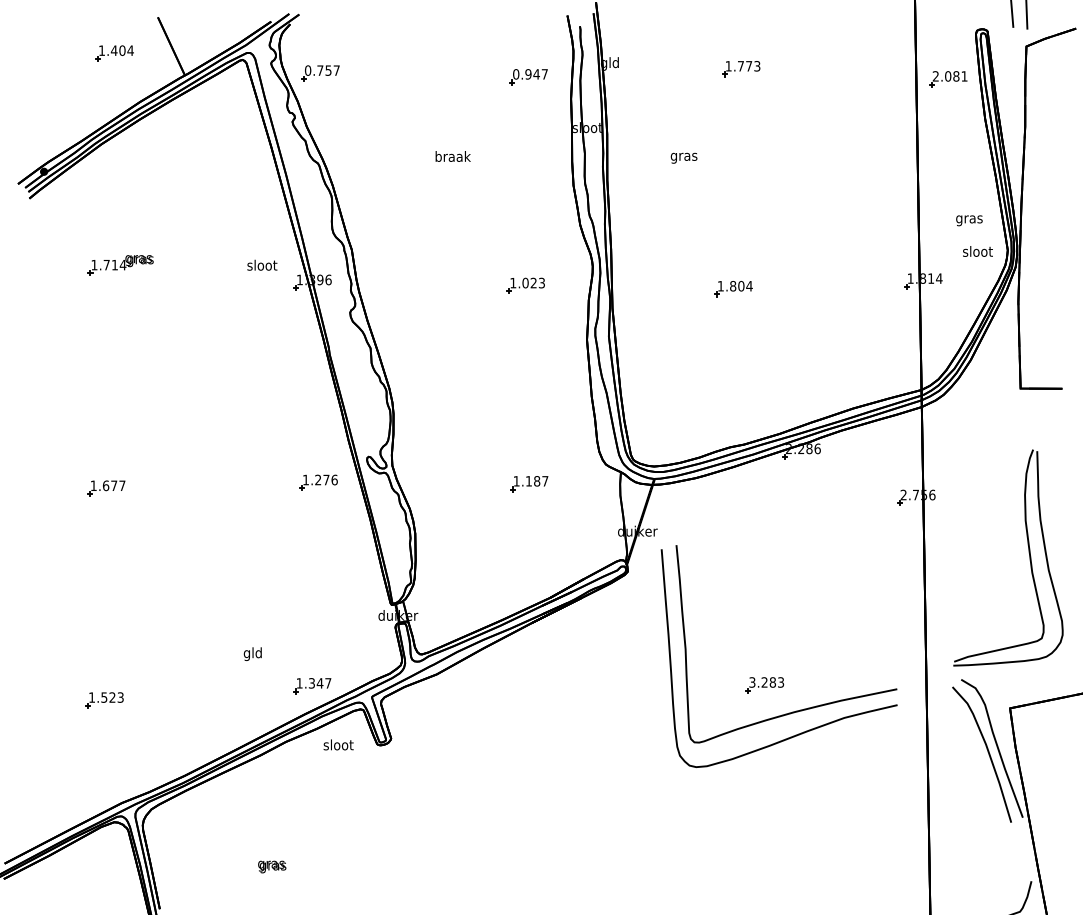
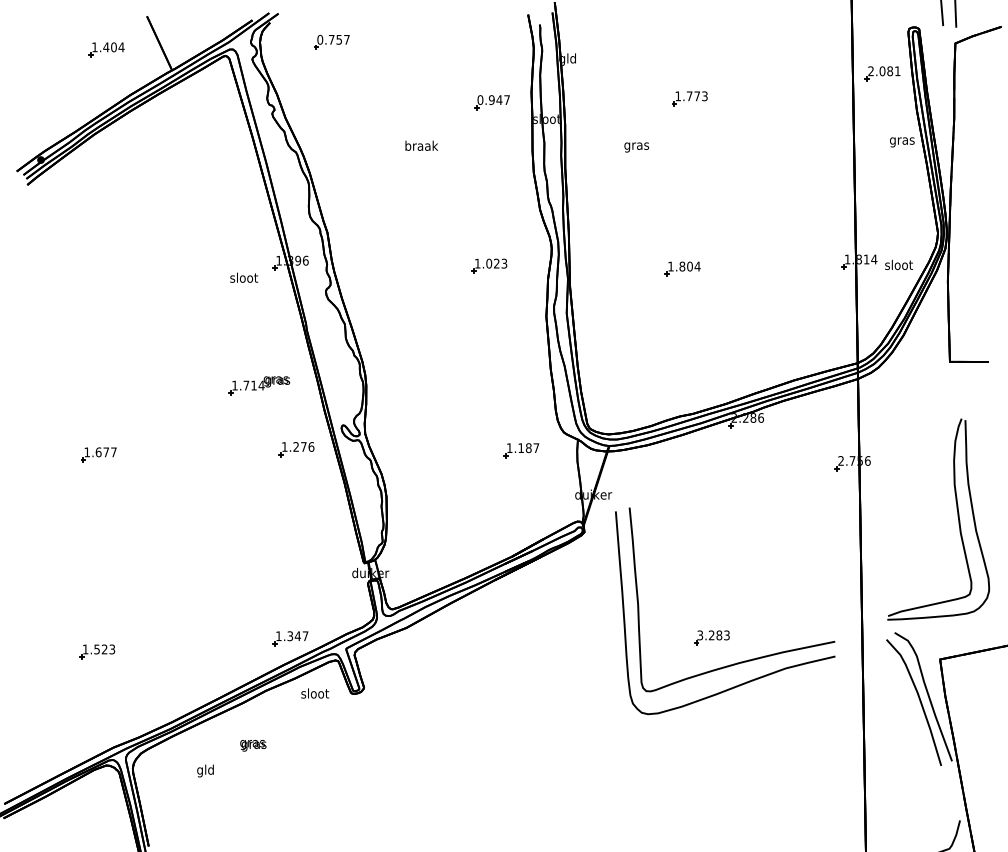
part: (741, 69) -> (690, 99), moved
part: (320, 73) -> (331, 42), moved
part: (528, 77) -> (491, 103), moved
text: (969, 220) -> (902, 142), moved
text: (977, 251) -> (898, 264), moved
text: (262, 264) -> (244, 277), moved
part: (120, 265) -> (259, 385), moved
part: (529, 484) -> (521, 451), moved
text: (252, 653) -> (205, 770), moved
text: (272, 866) -> (253, 745), moved

